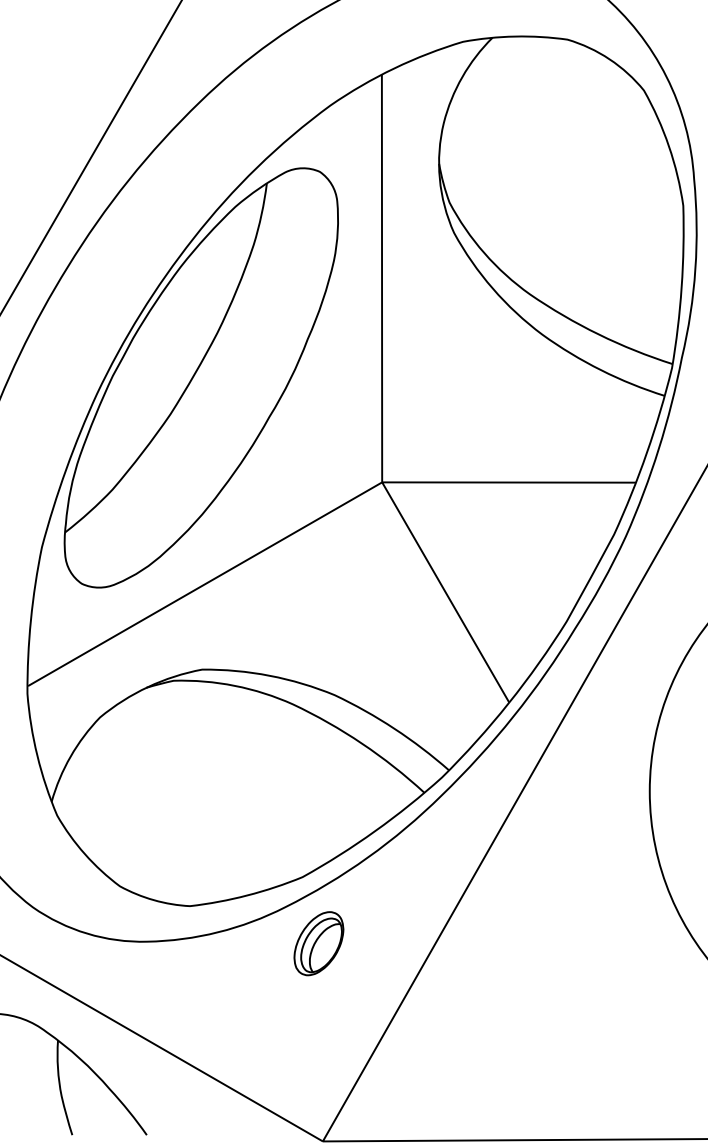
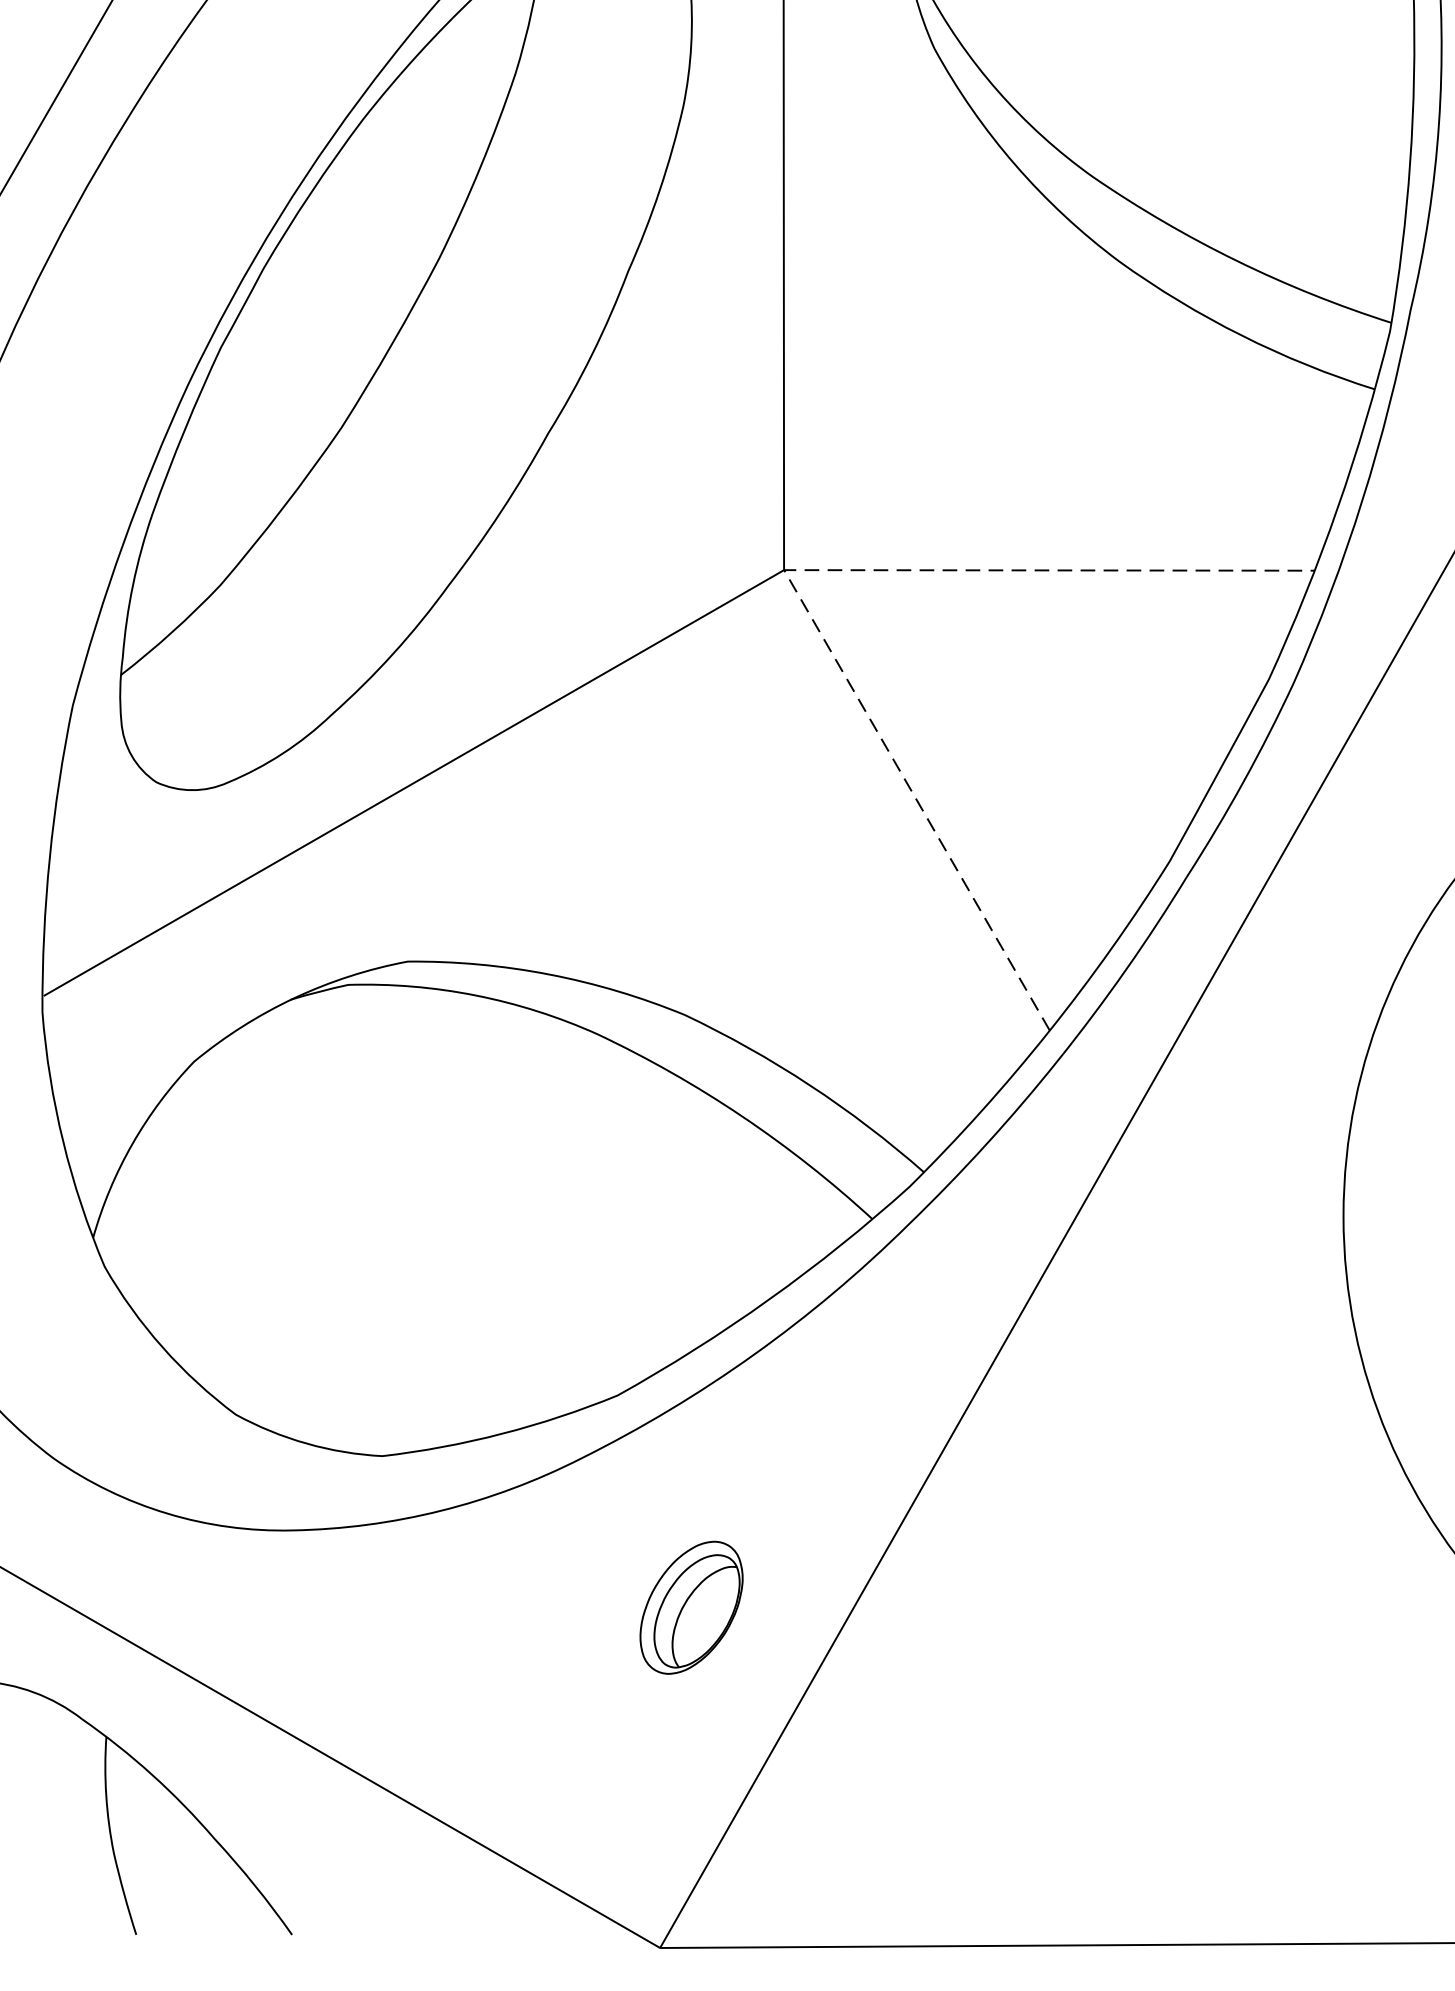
line: (382, 482) -> (784, 570), solid -> dashed
part: (318, 943) -> (690, 1607), moved

